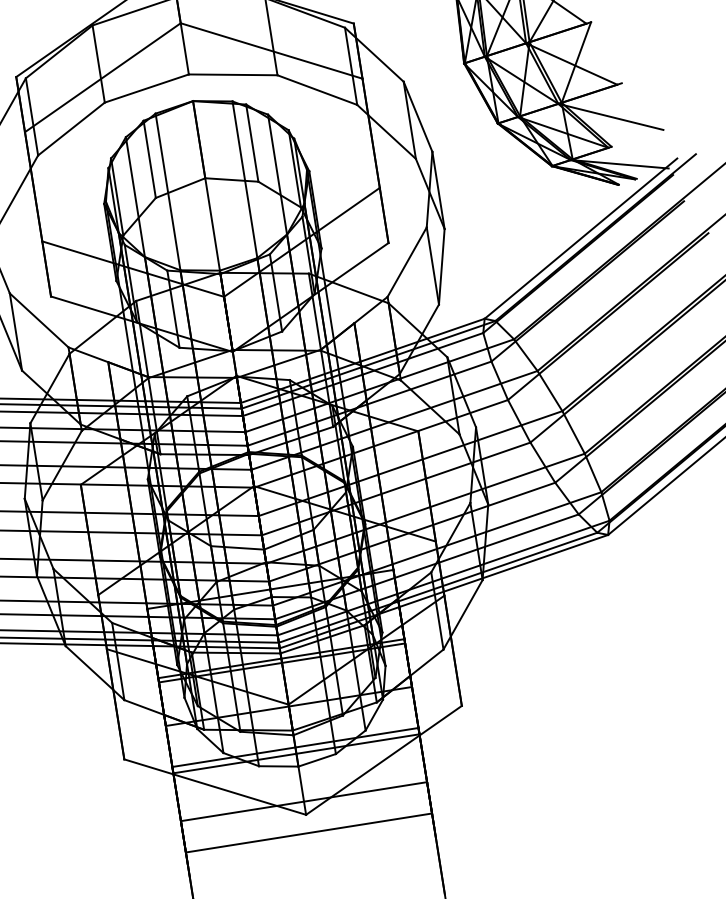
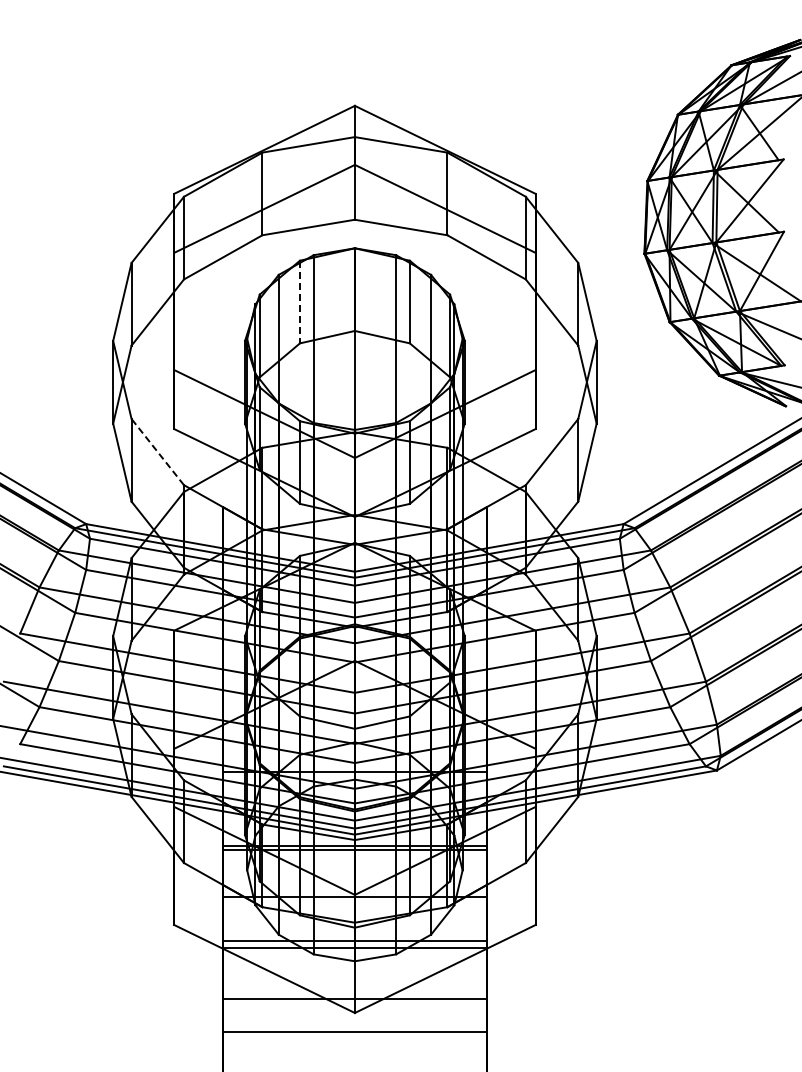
line: (149, 159) -> (299, 302), solid -> dashed
line: (38, 319) -> (157, 451), solid -> dashed

